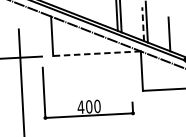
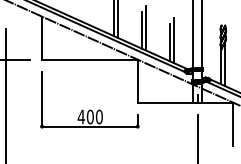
line: (142, 23) -> (141, 29), dashed -> solid
line: (172, 32) -> (173, 40), added
line: (96, 53) -> (89, 59), dashed -> solid
part: (88, 99) -> (89, 109), moved

